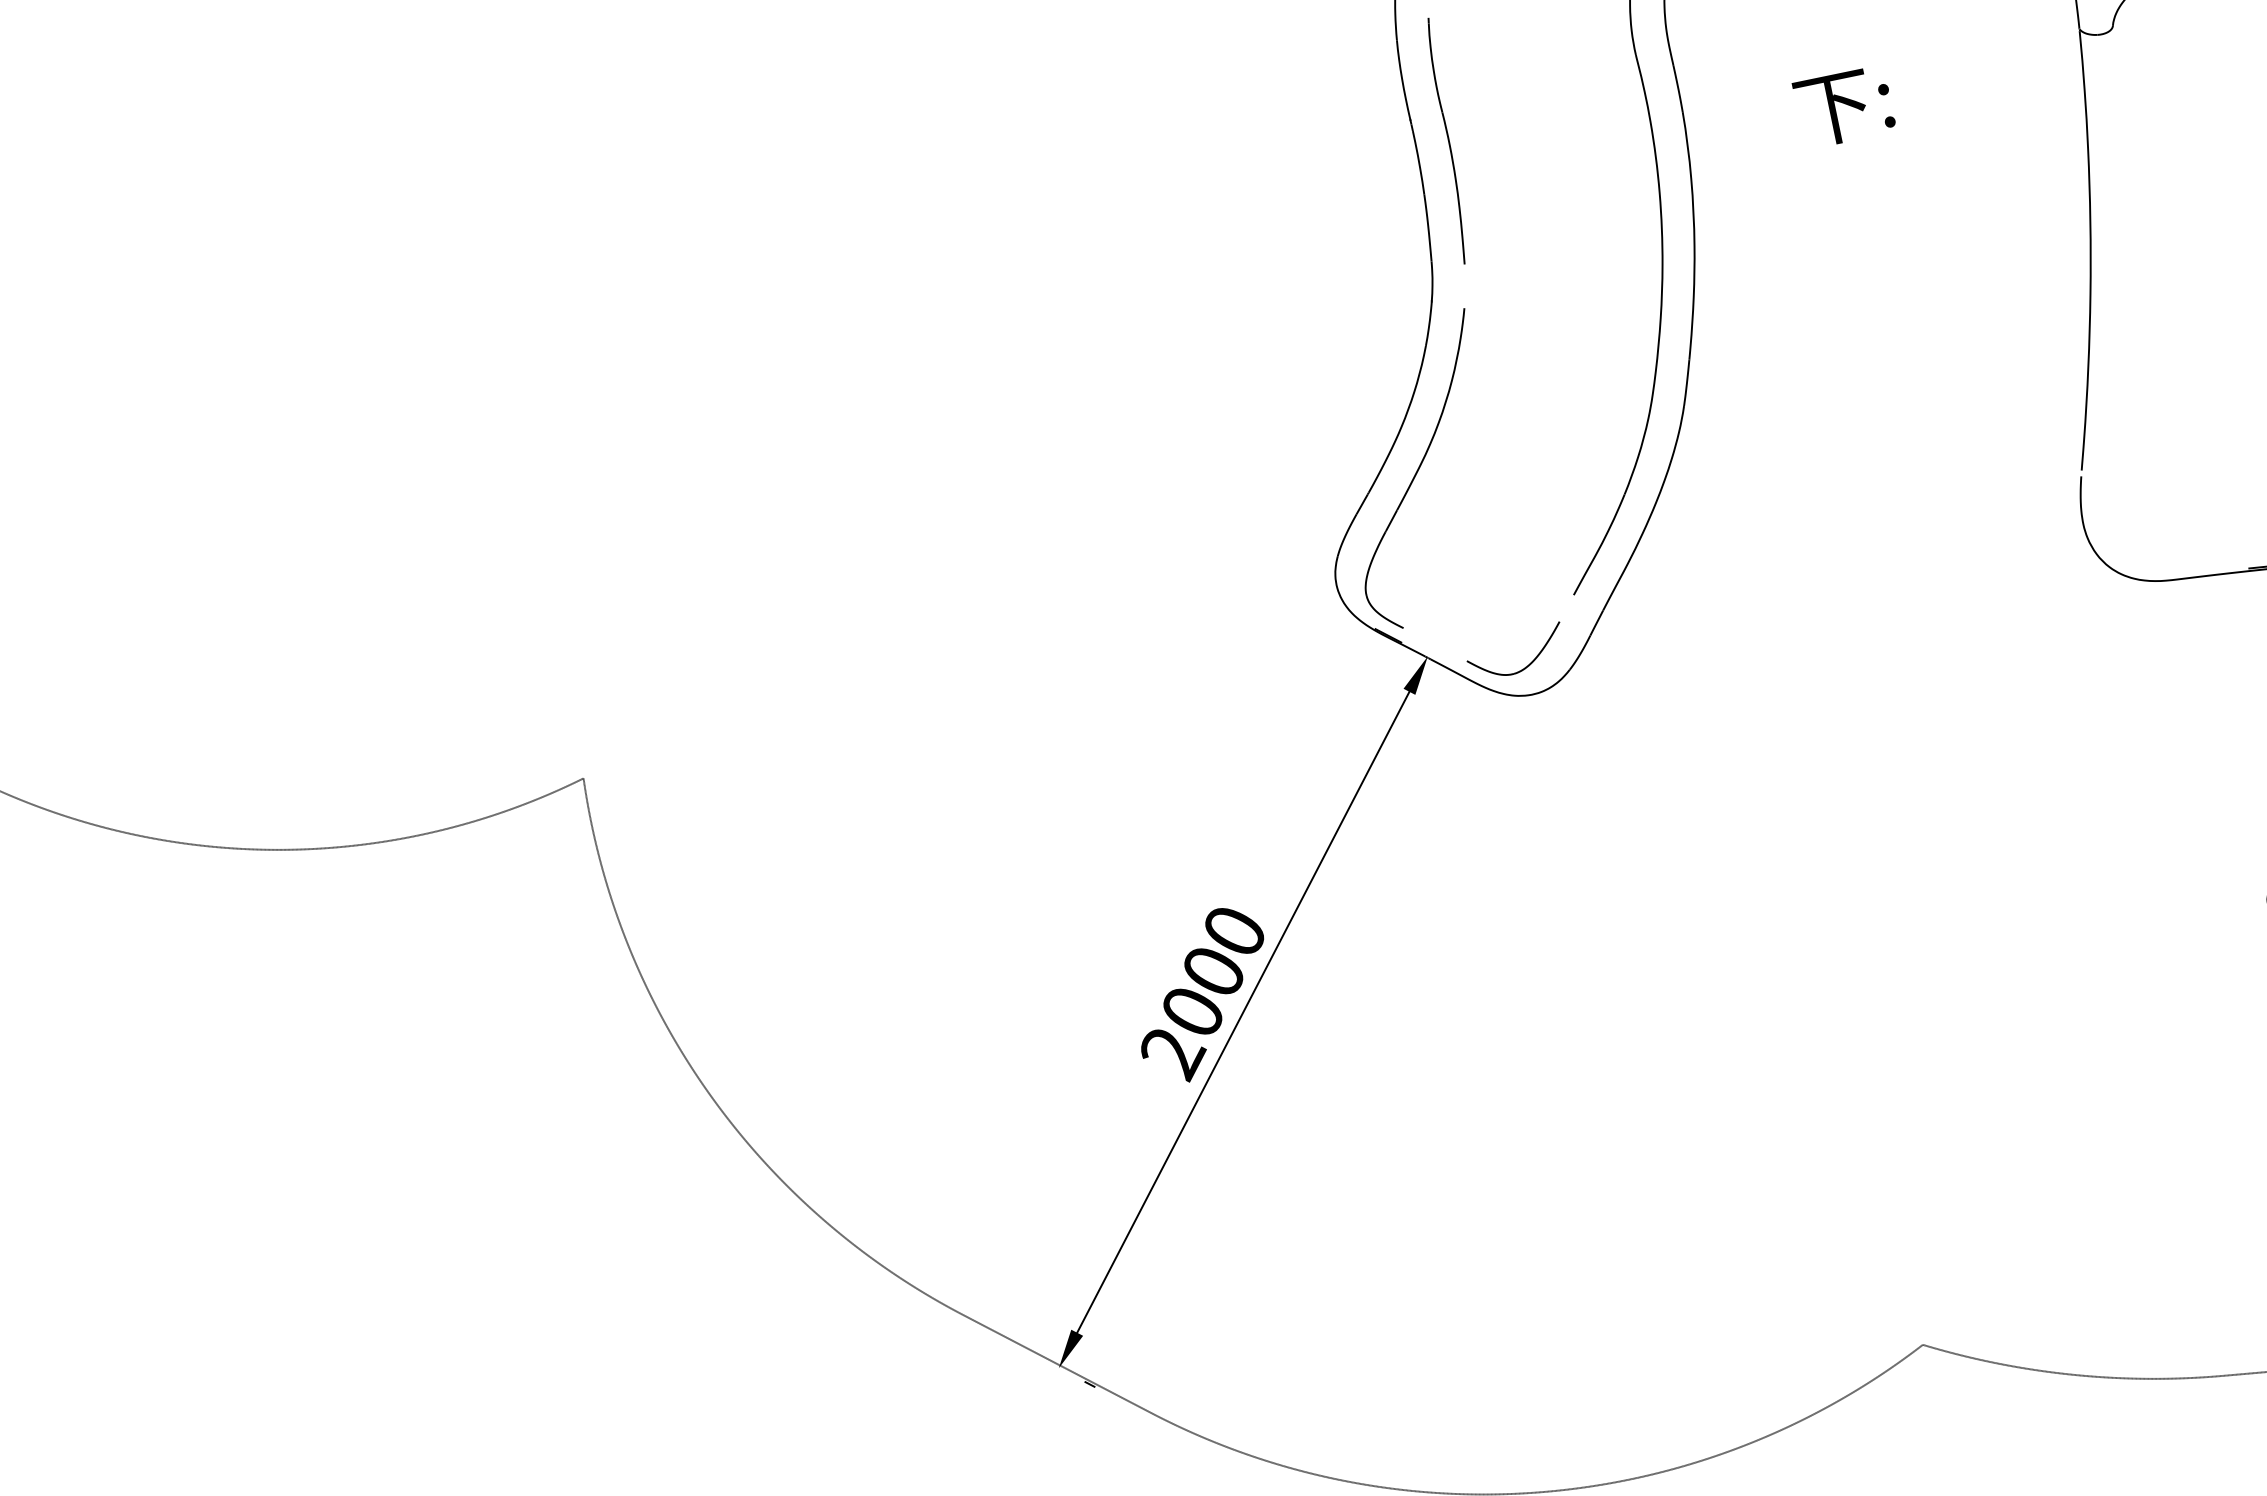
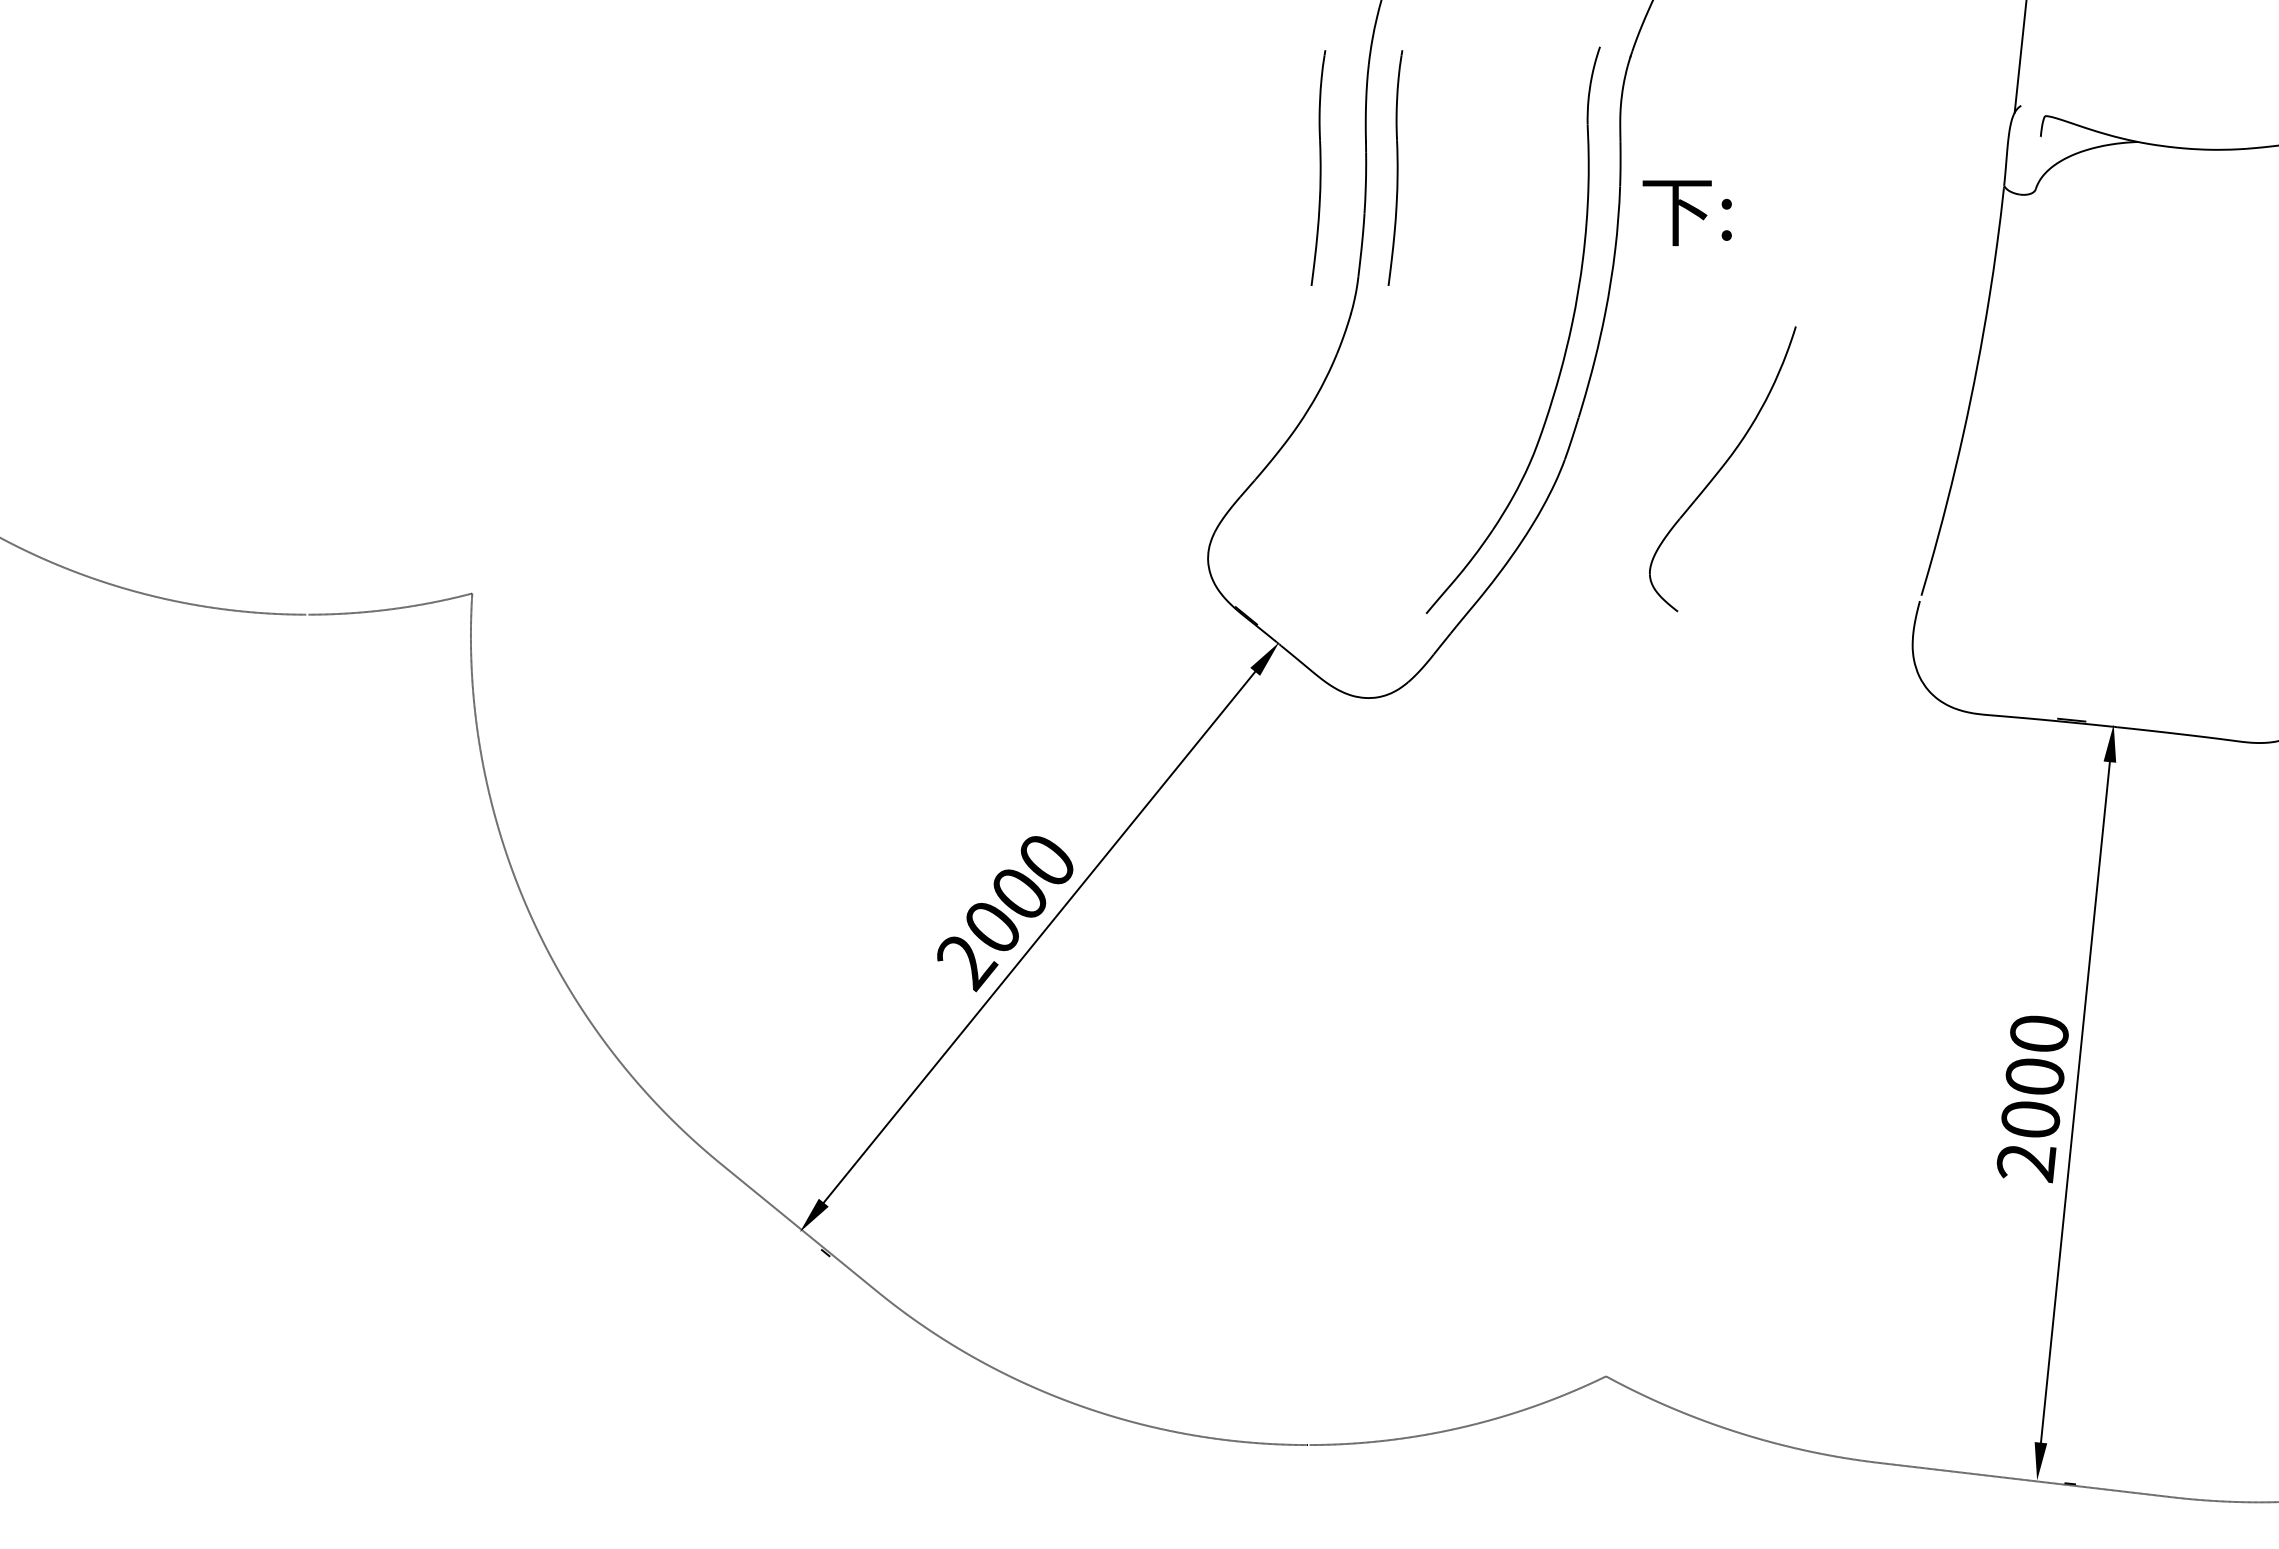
text: (1843, 106) -> (1686, 212), moved
part: (1366, 157) -> (1318, 167), added
part: (1419, 471) -> (1722, 469), moved
part: (1526, 666) -> (1368, 670), removed

